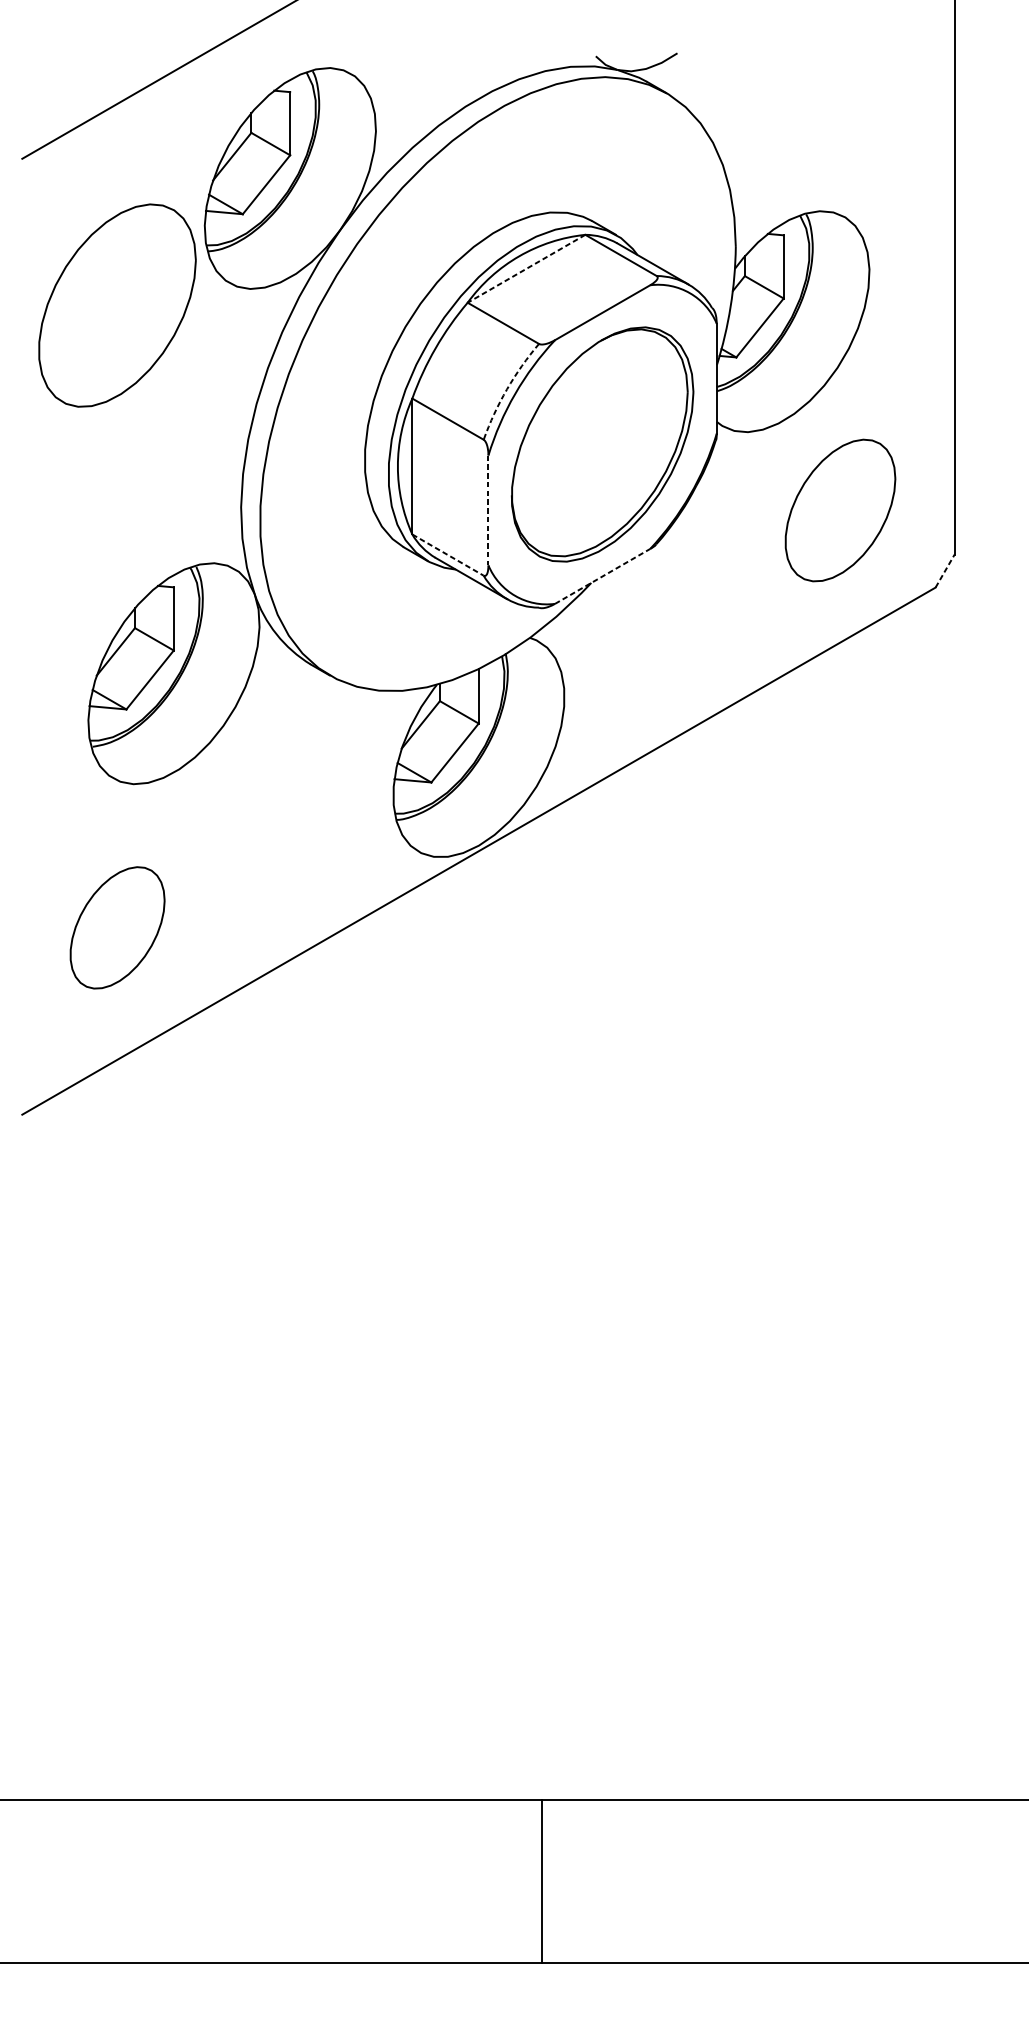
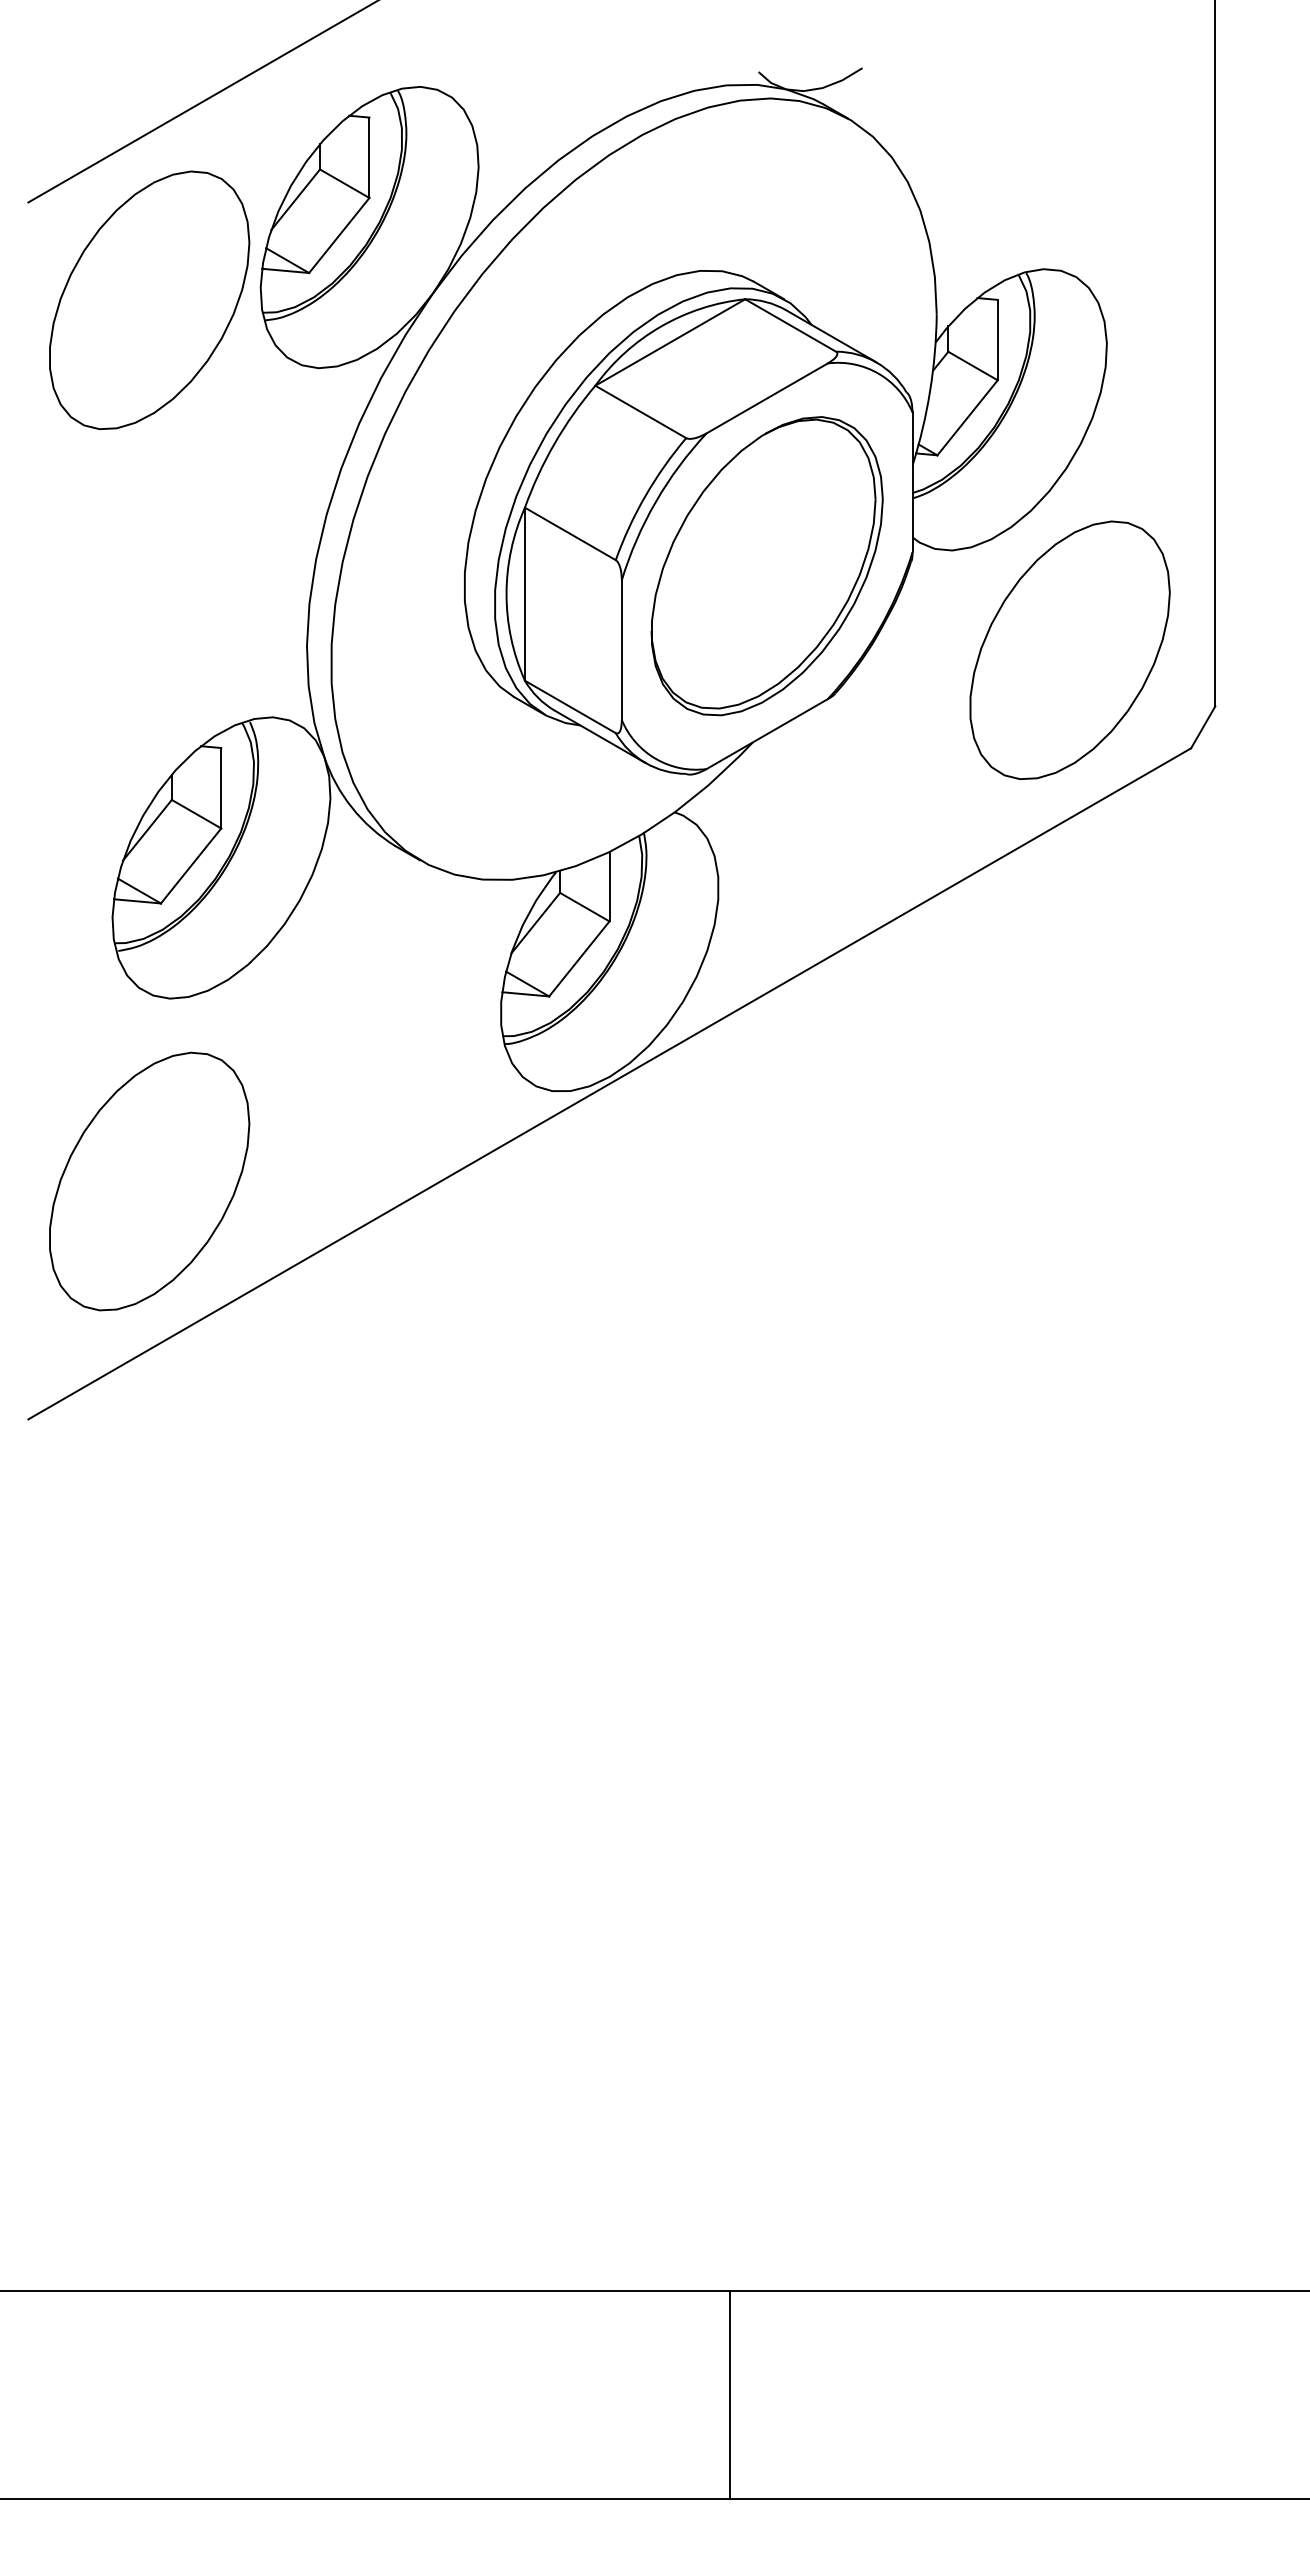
line: (525, 268) -> (669, 342), dashed -> solid
part: (117, 304) -> (149, 299), moved
arc: (507, 388) -> (645, 495), dashed -> solid
part: (840, 509) -> (1069, 649), size x1.43
line: (488, 510) -> (621, 650), dashed -> solid
line: (448, 555) -> (570, 707), dashed -> solid
line: (945, 570) -> (1203, 726), dashed -> solid
line: (602, 576) -> (767, 734), dashed -> solid
part: (117, 927) -> (149, 1181), size x1.67
line: (541, 1880) -> (729, 2394), moved

